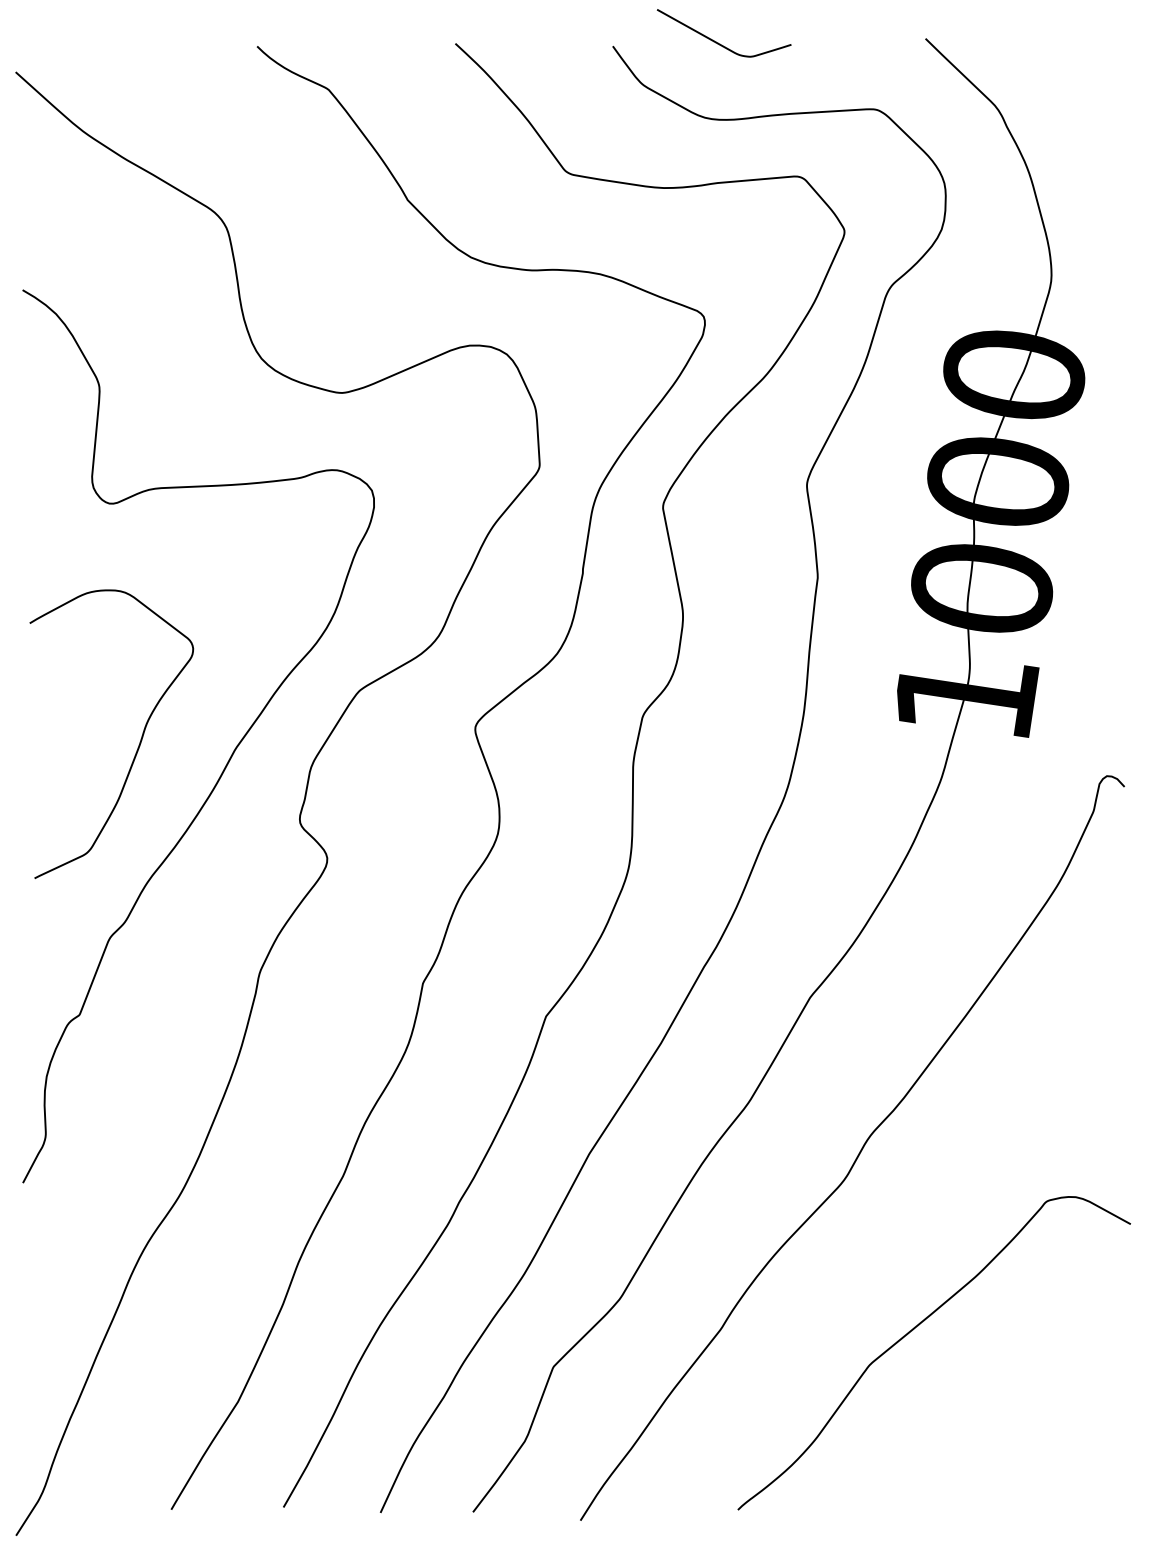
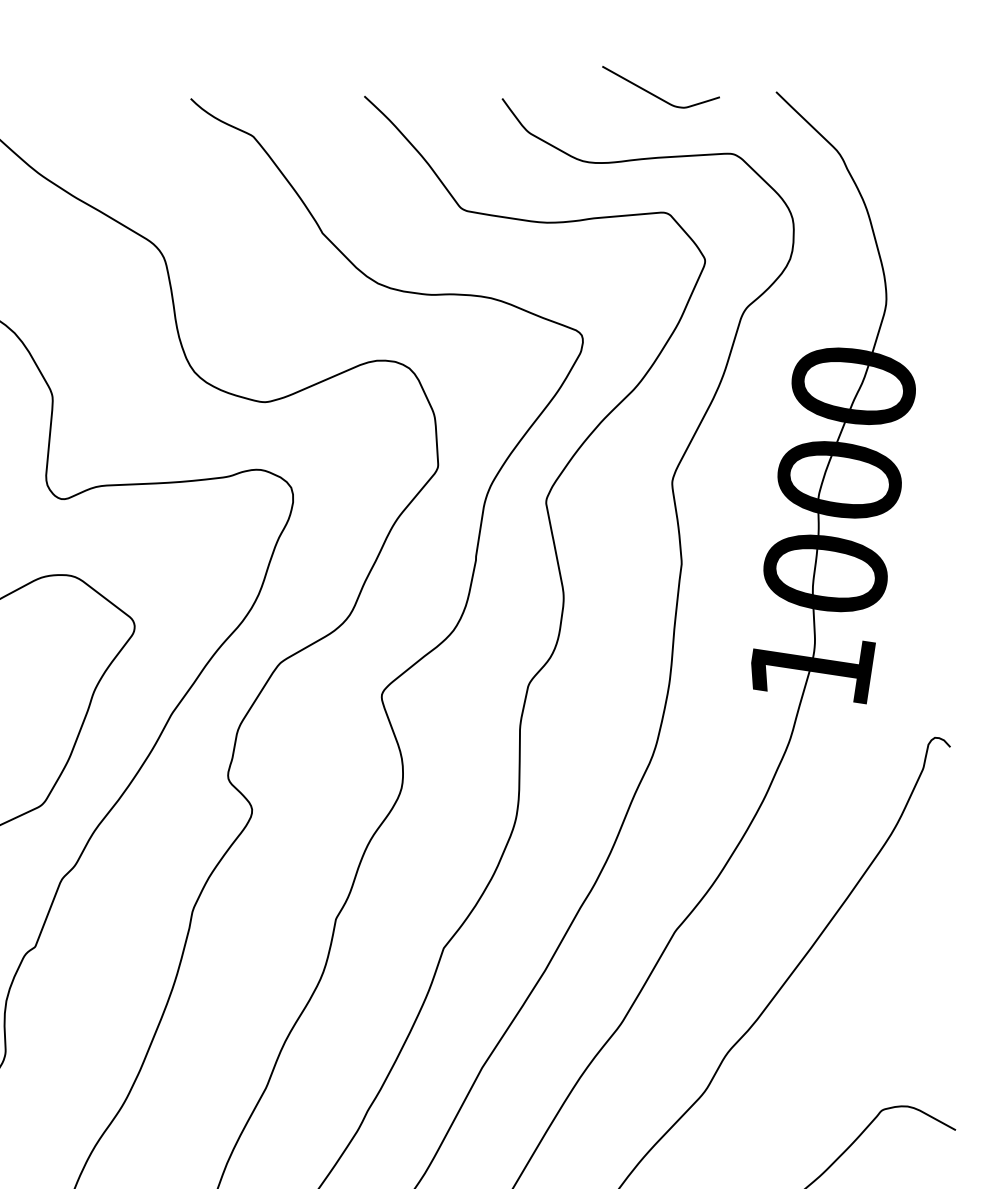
curve: (718, 42) -> (656, 95), moved

